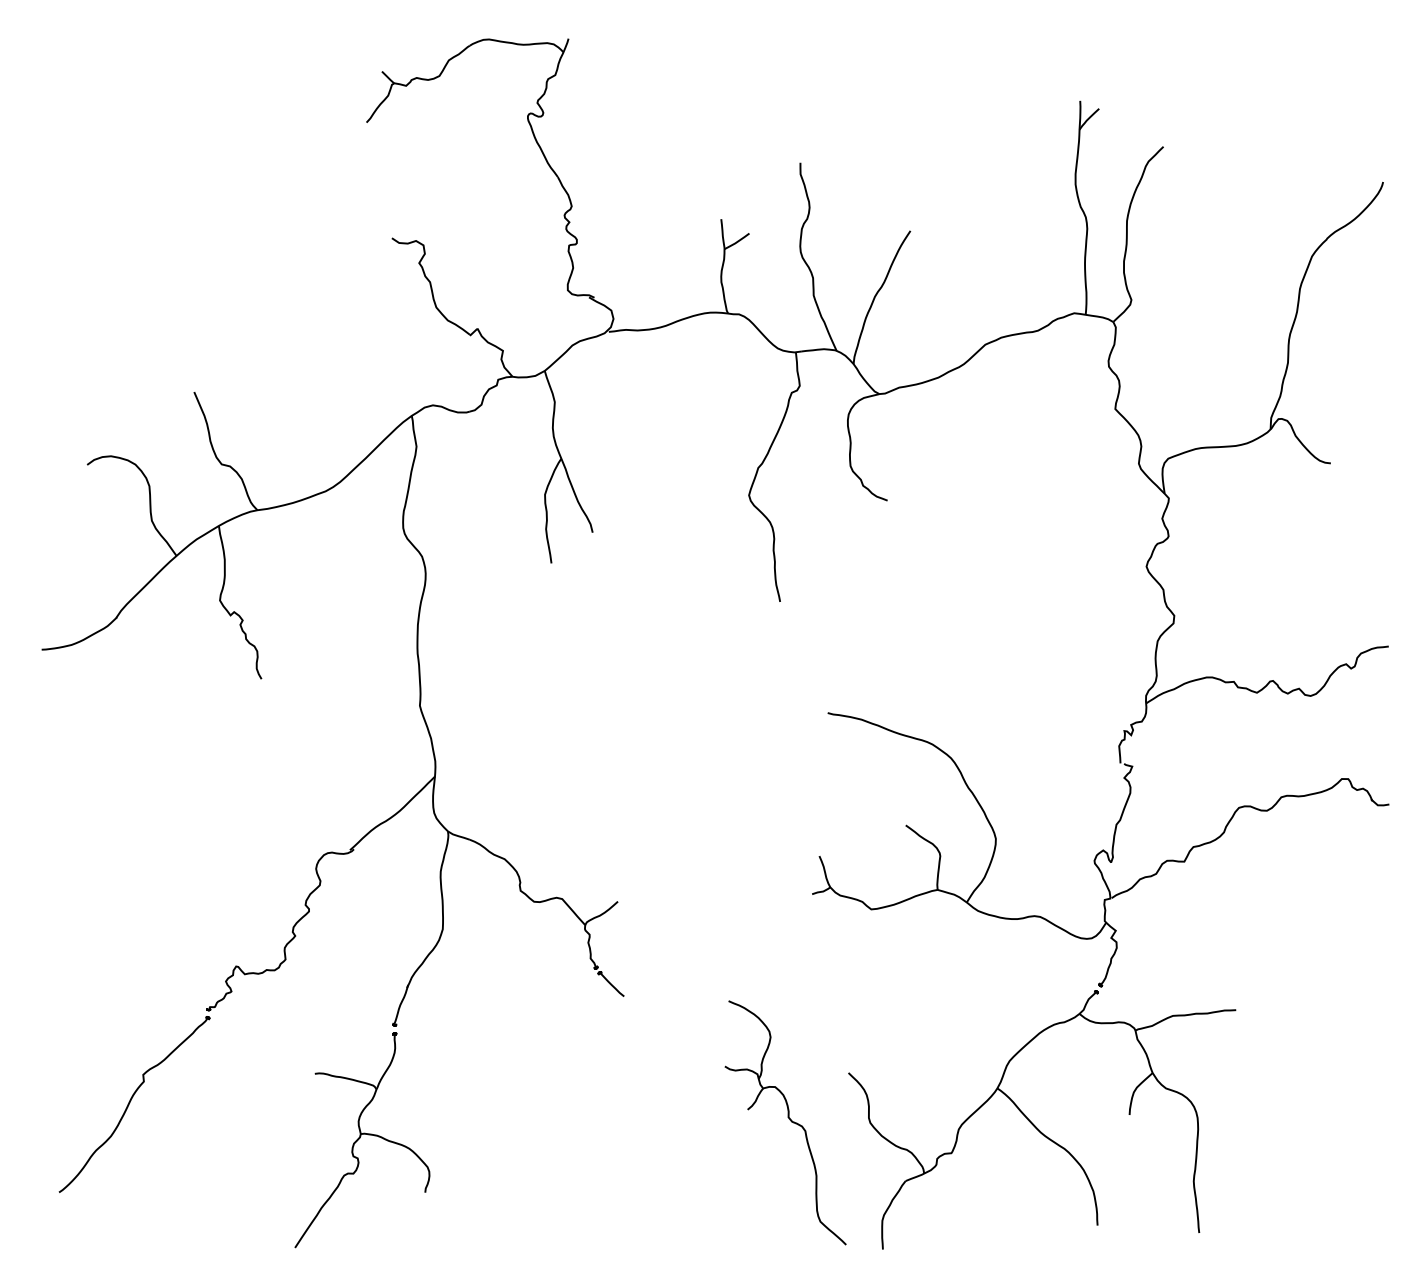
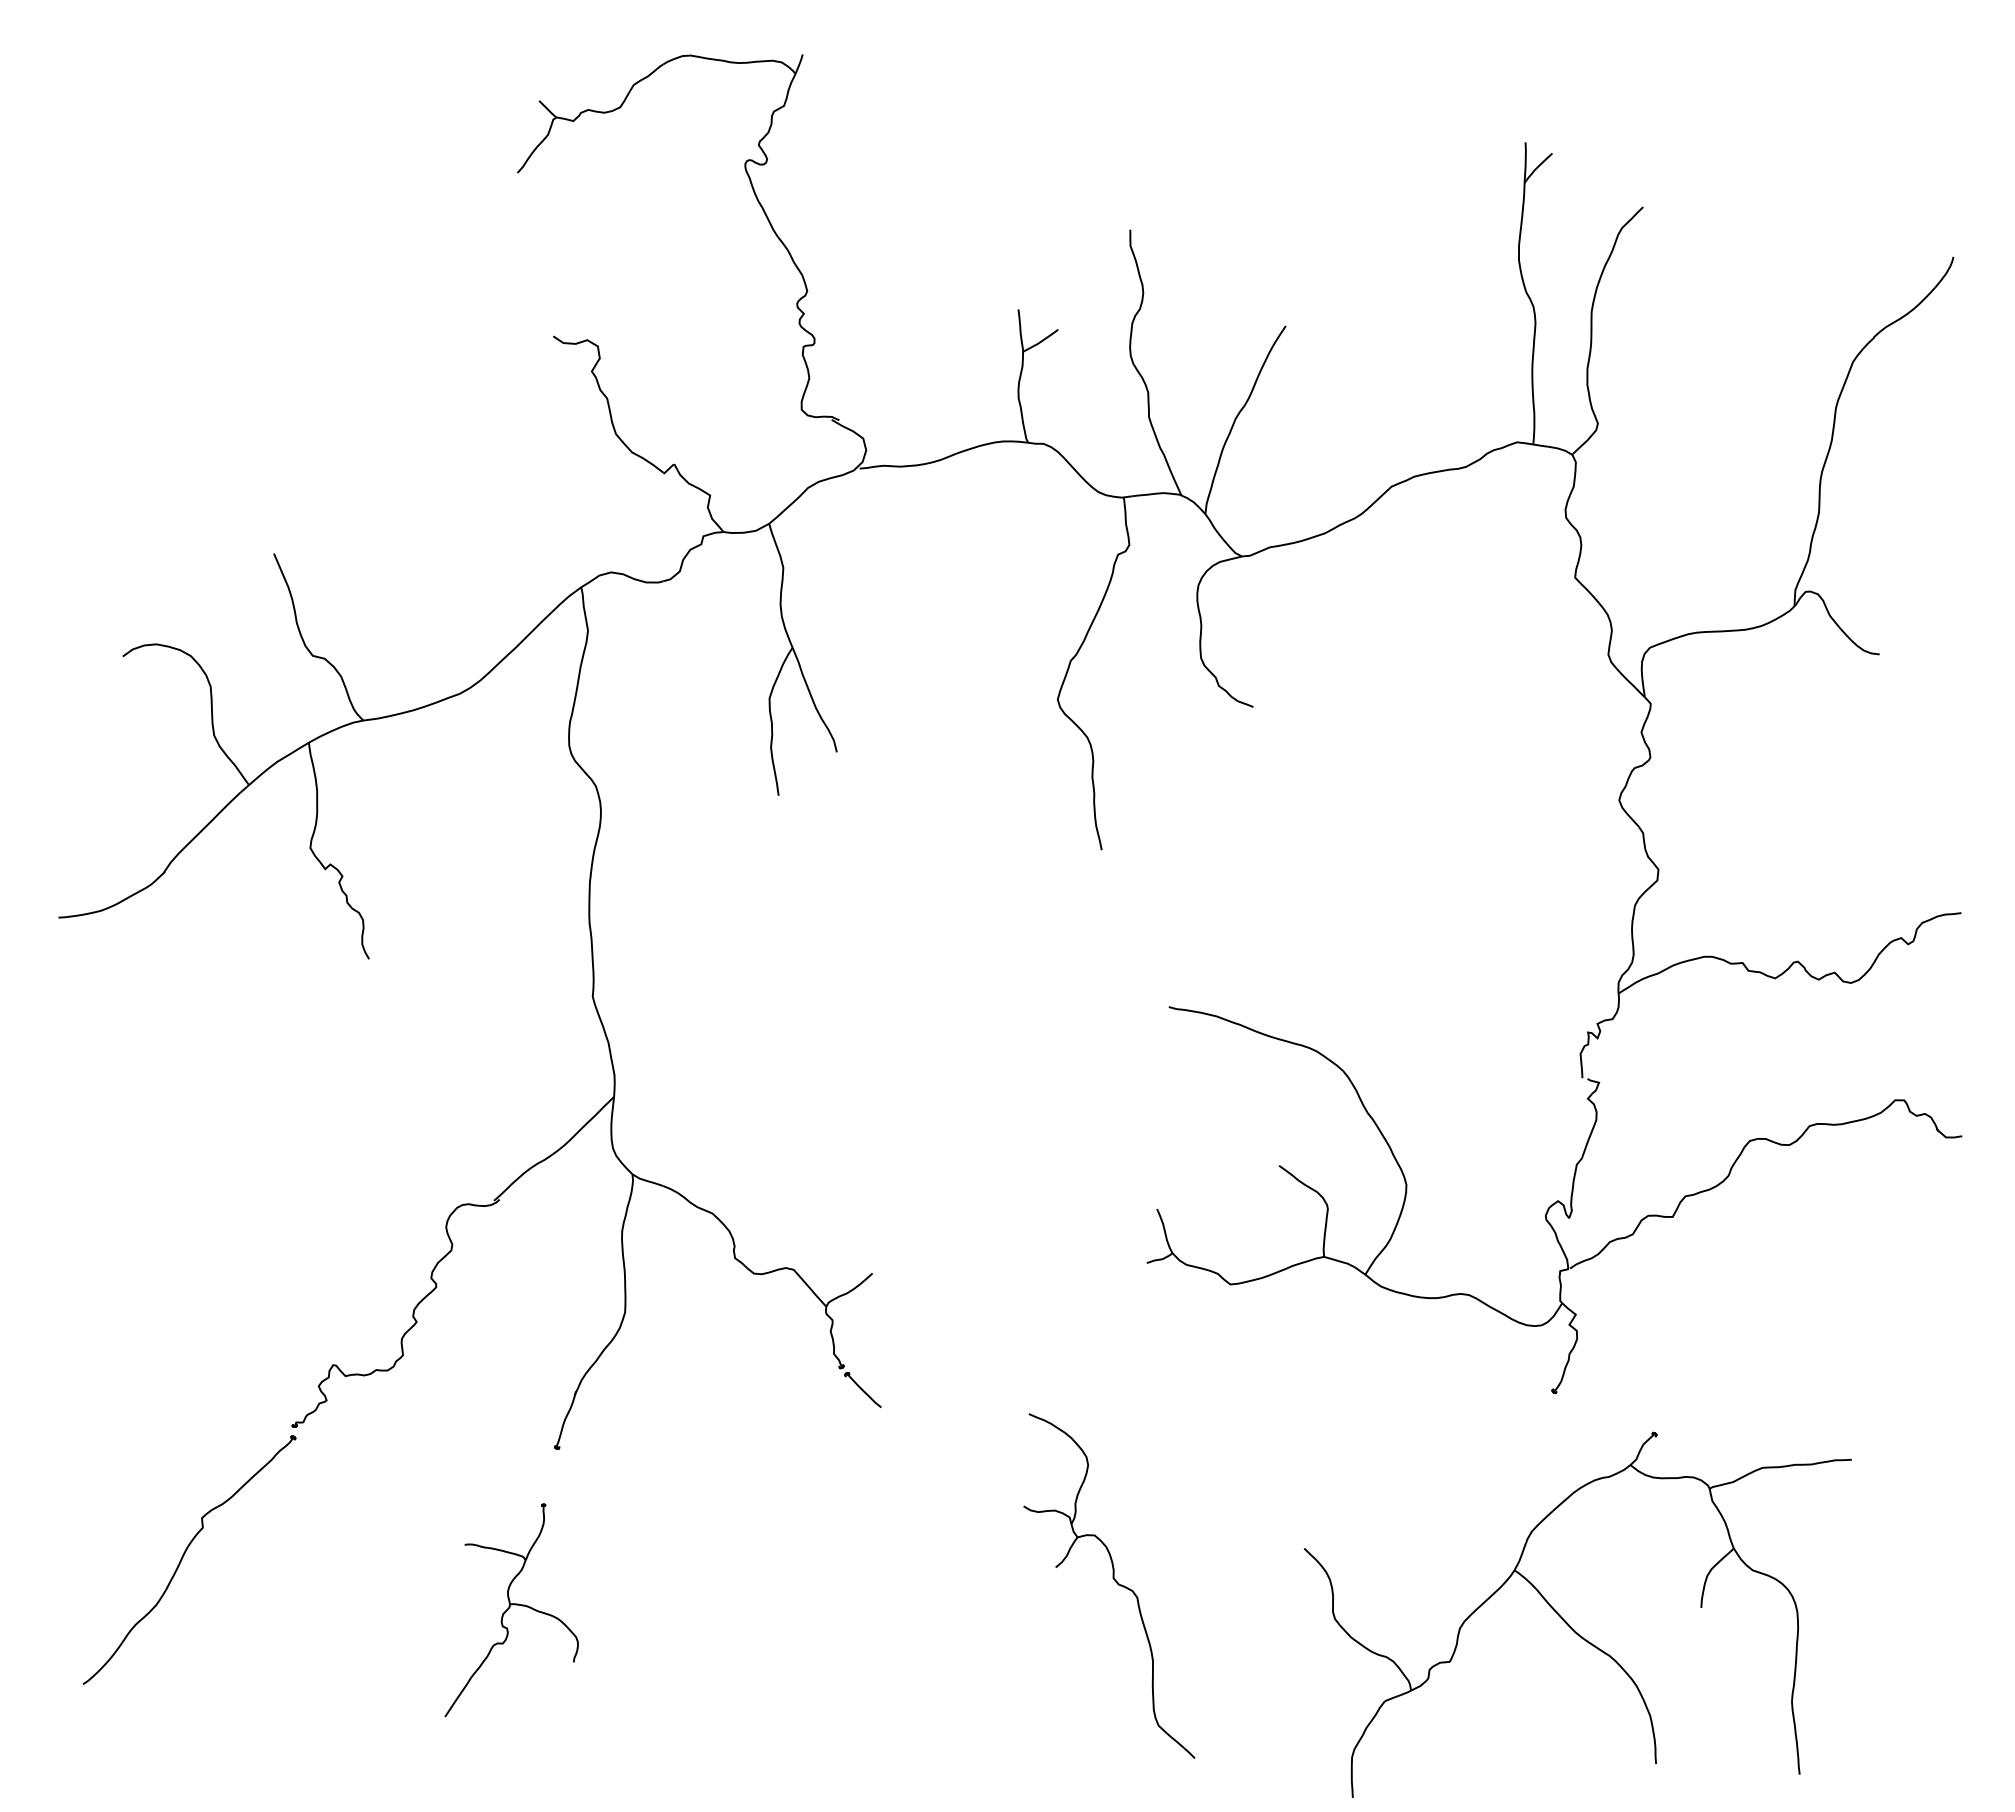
part: (1035, 1126) -> (1568, 1623), moved
part: (362, 1140) -> (511, 1610), size x0.7

